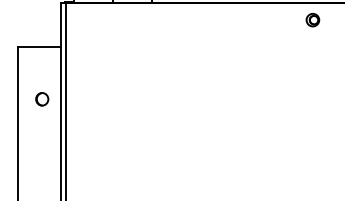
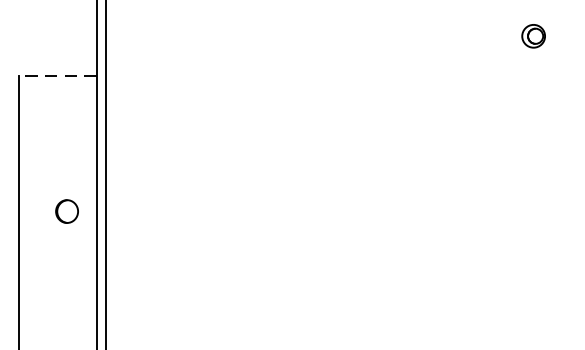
part: (312, 20) -> (532, 36), moved
line: (39, 47) -> (58, 76), solid -> dashed
part: (42, 99) -> (67, 211), moved

